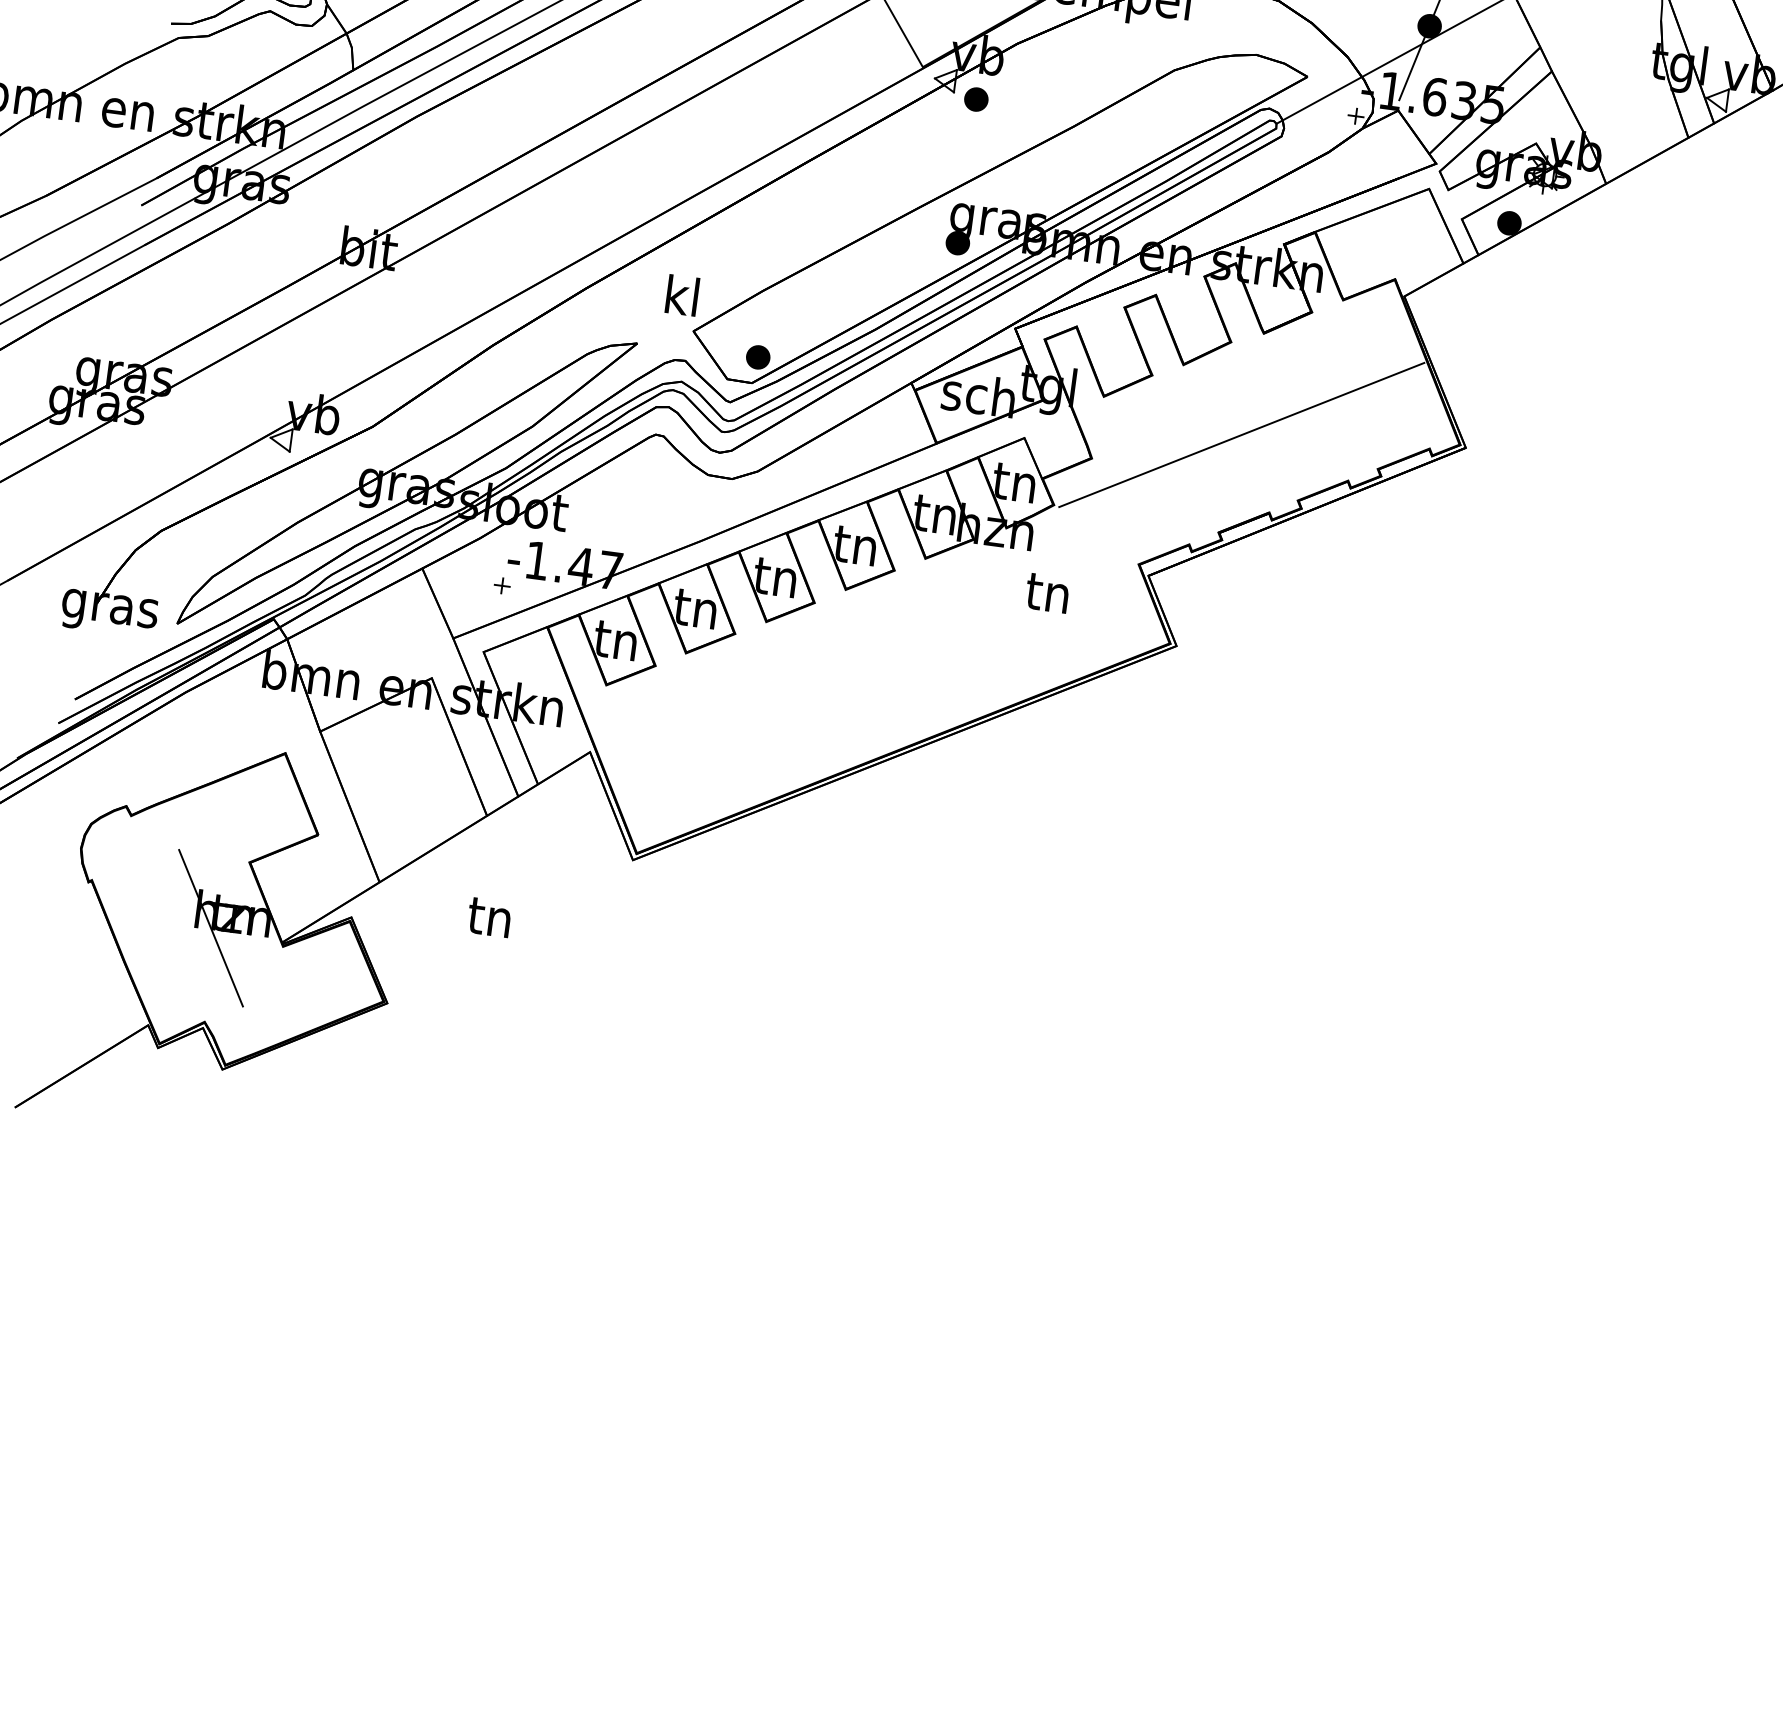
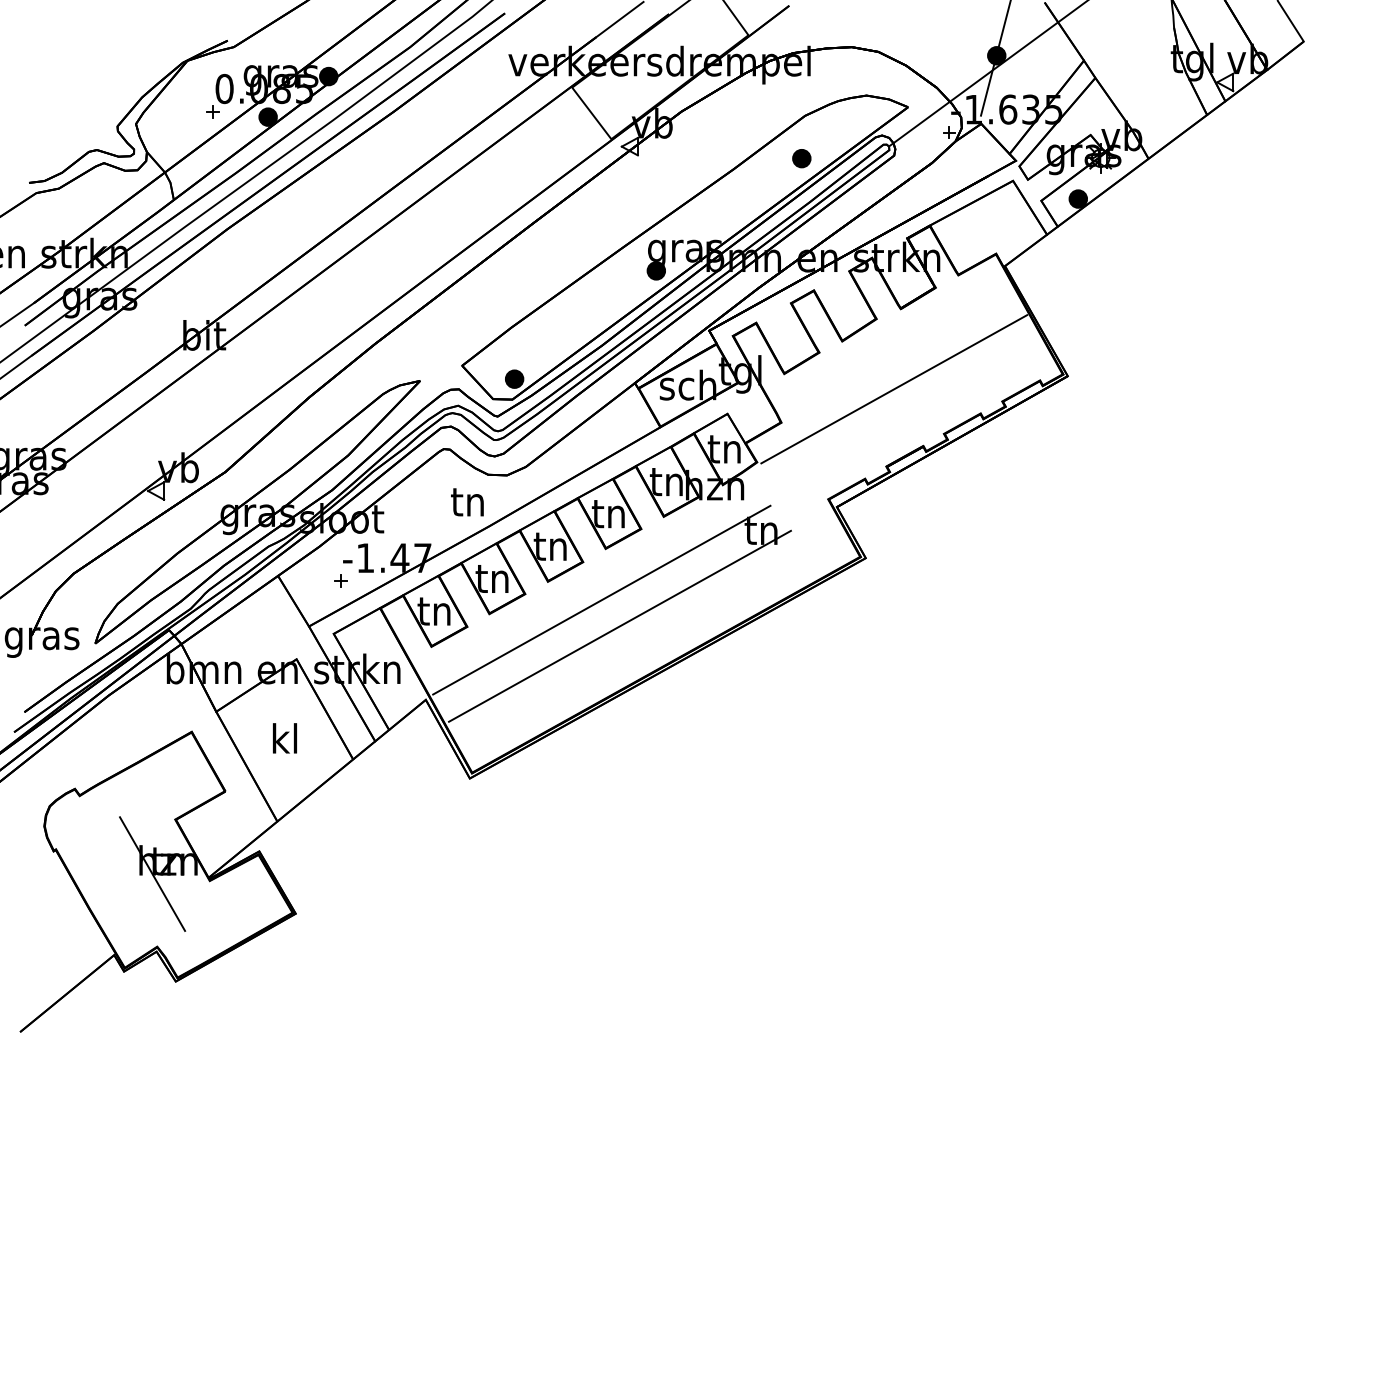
part: (975, 99) -> (801, 158), moved
text: (681, 295) -> (284, 738), moved
line: (831, 653) -> (601, 599), added
line: (850, 690) -> (619, 625), added
text: (489, 917) -> (467, 502), moved

